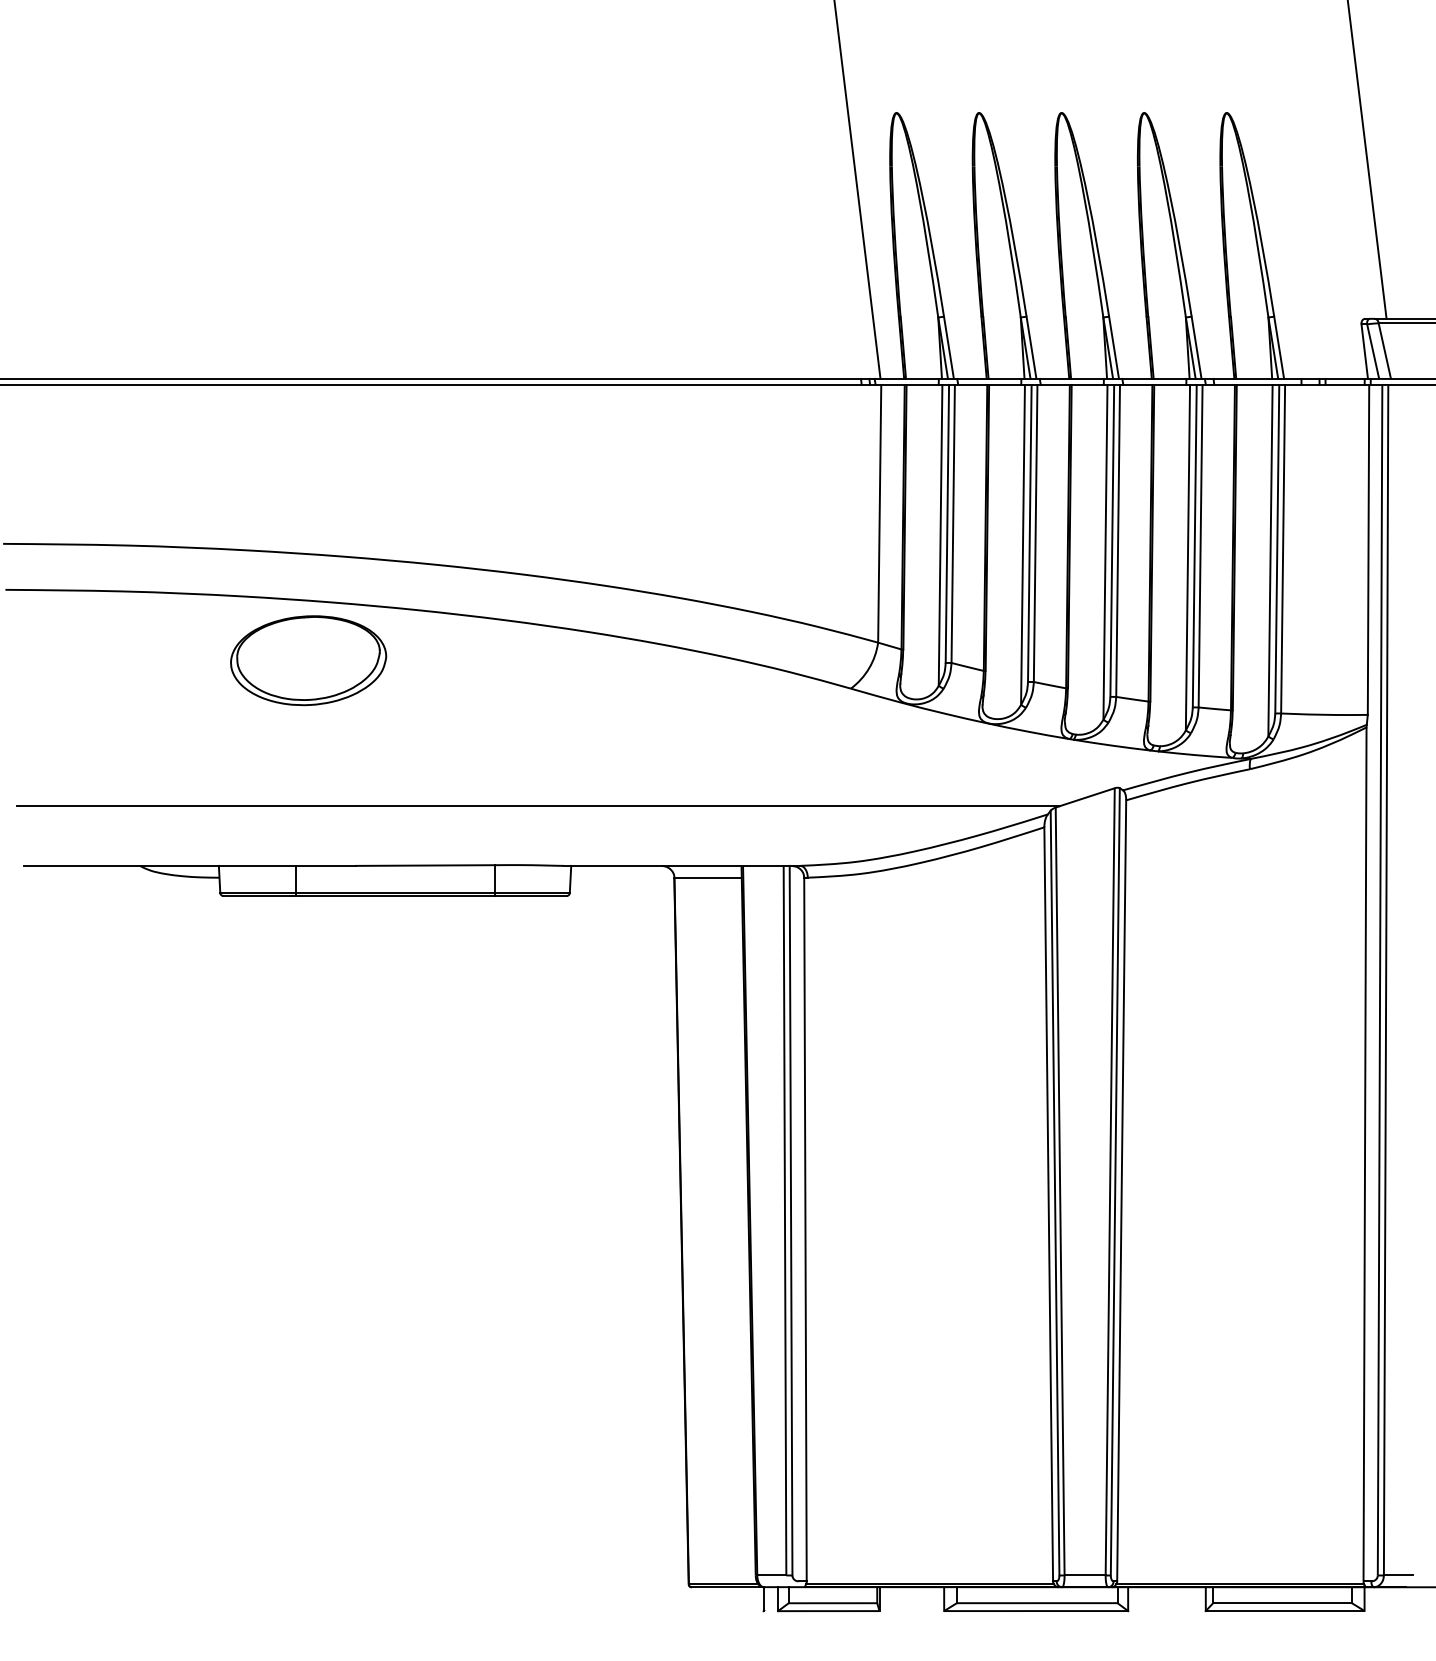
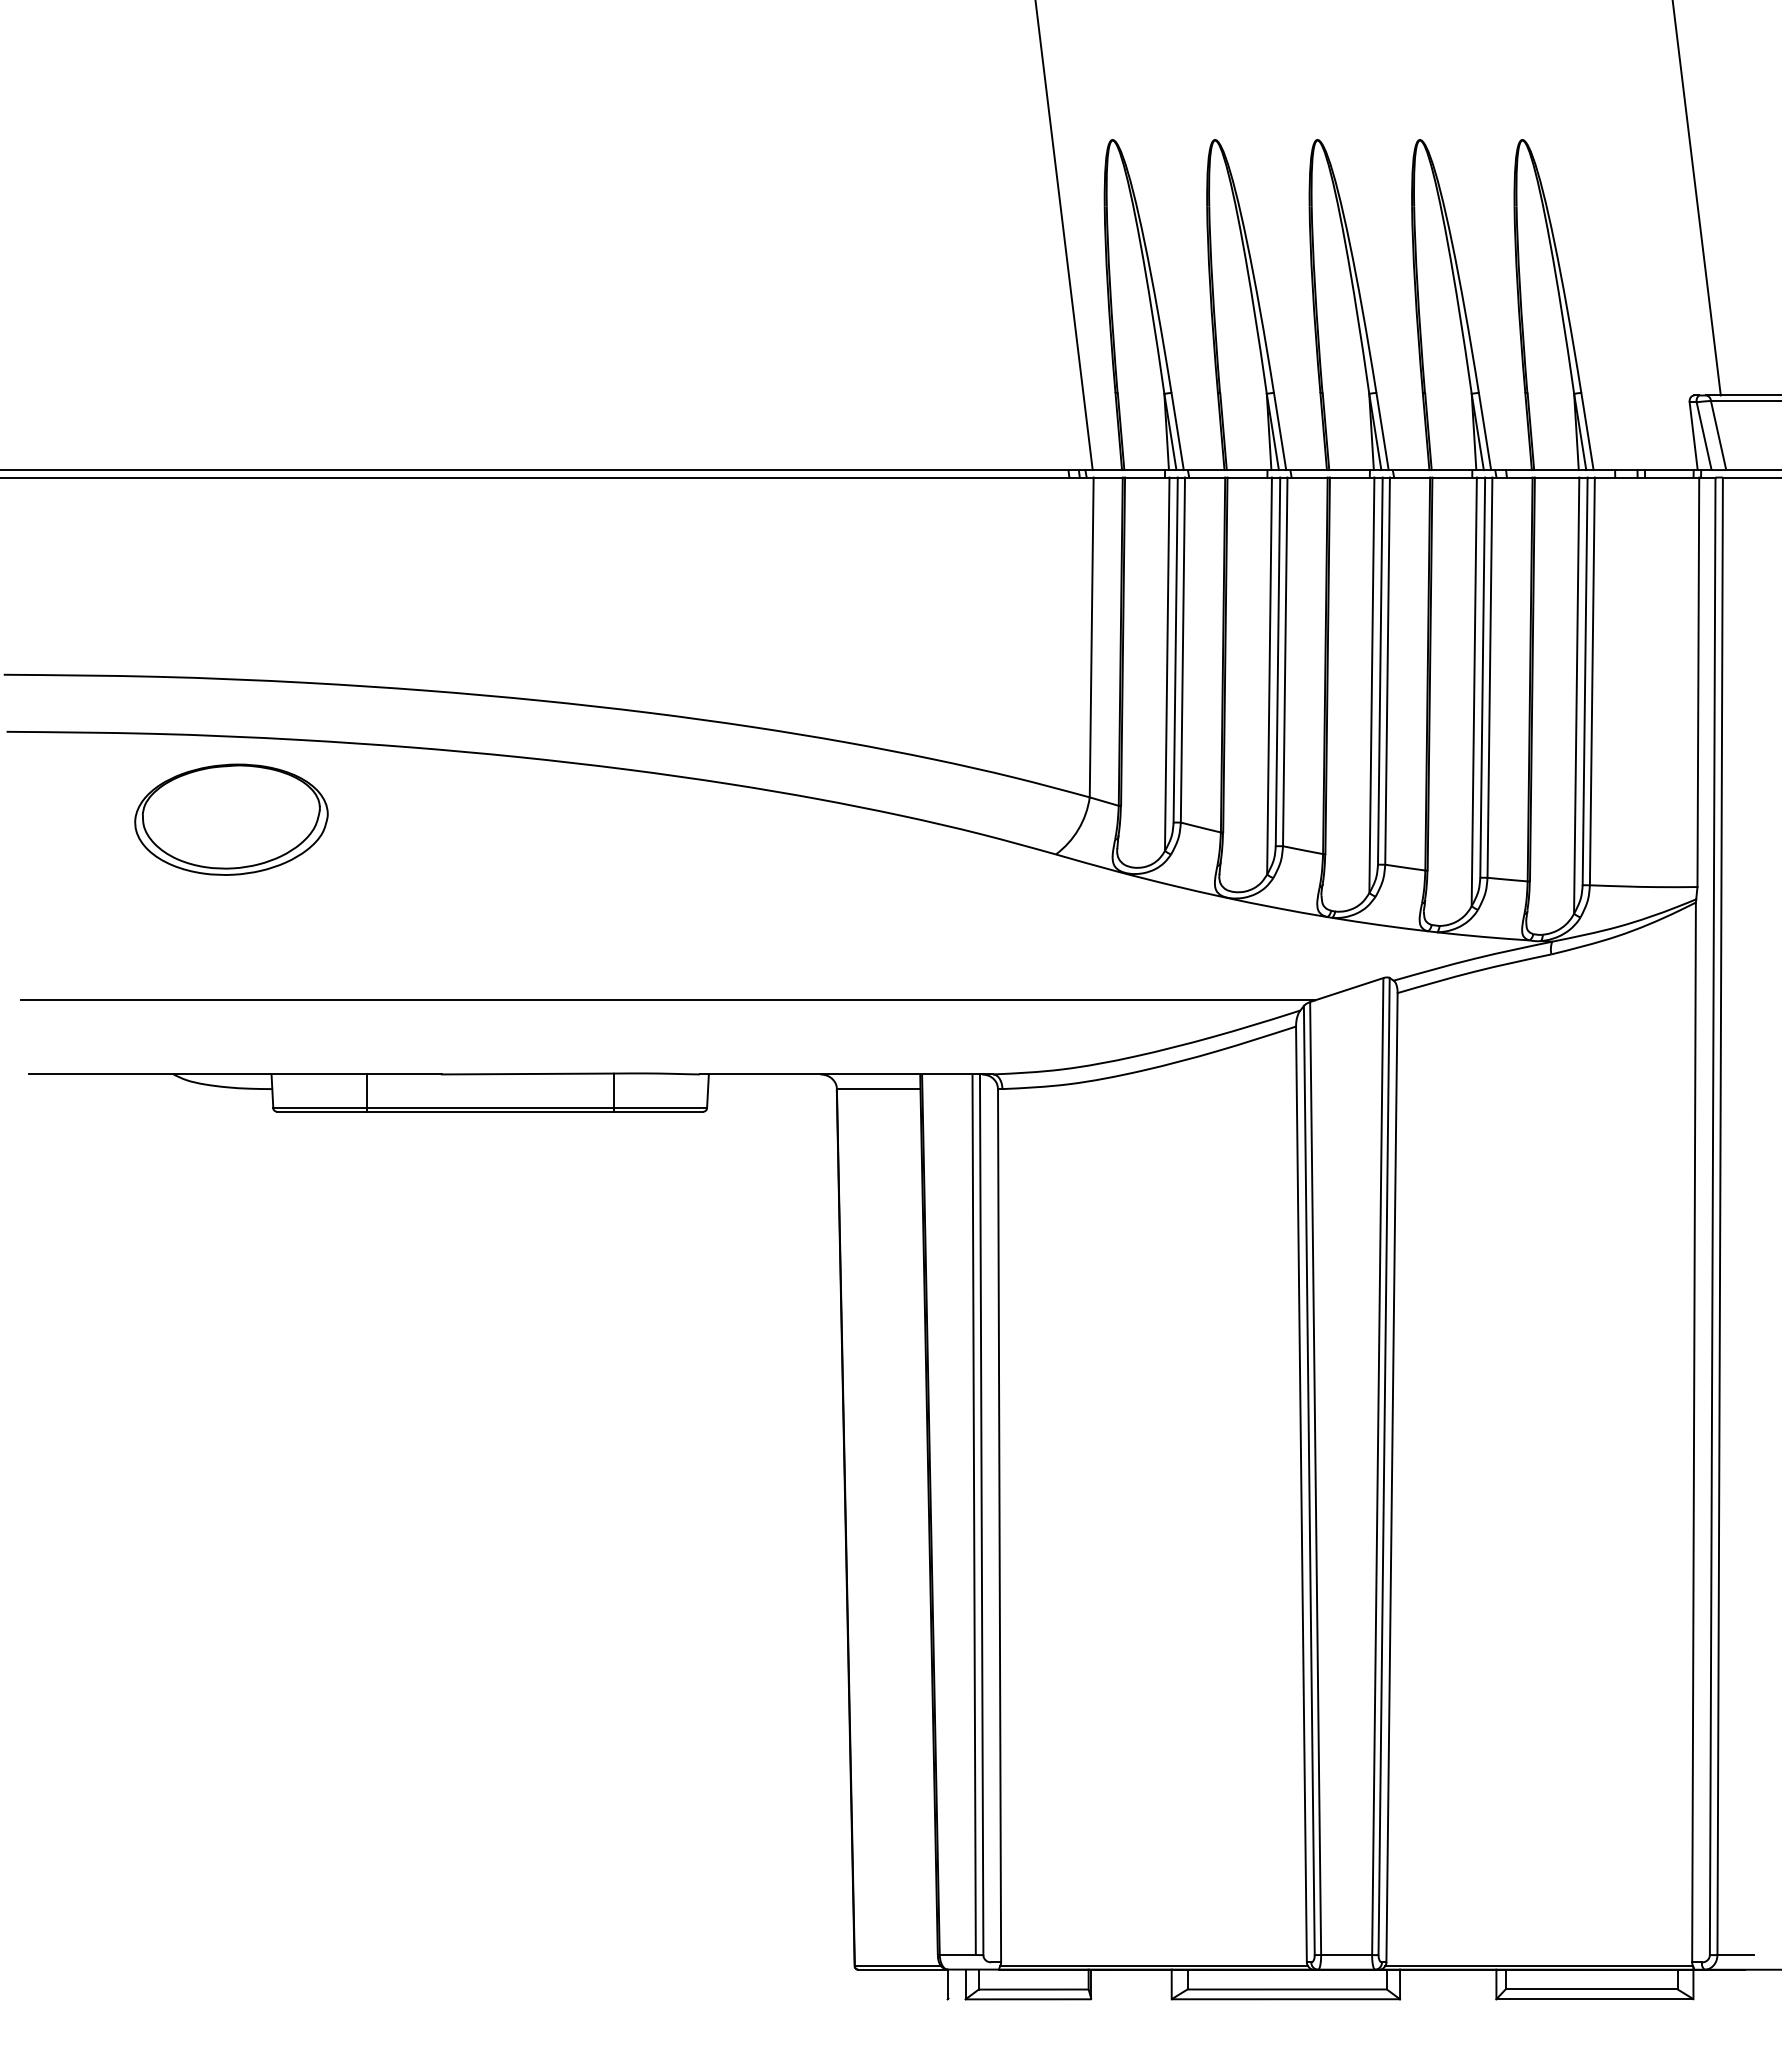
part: (308, 660) -> (231, 819), moved

